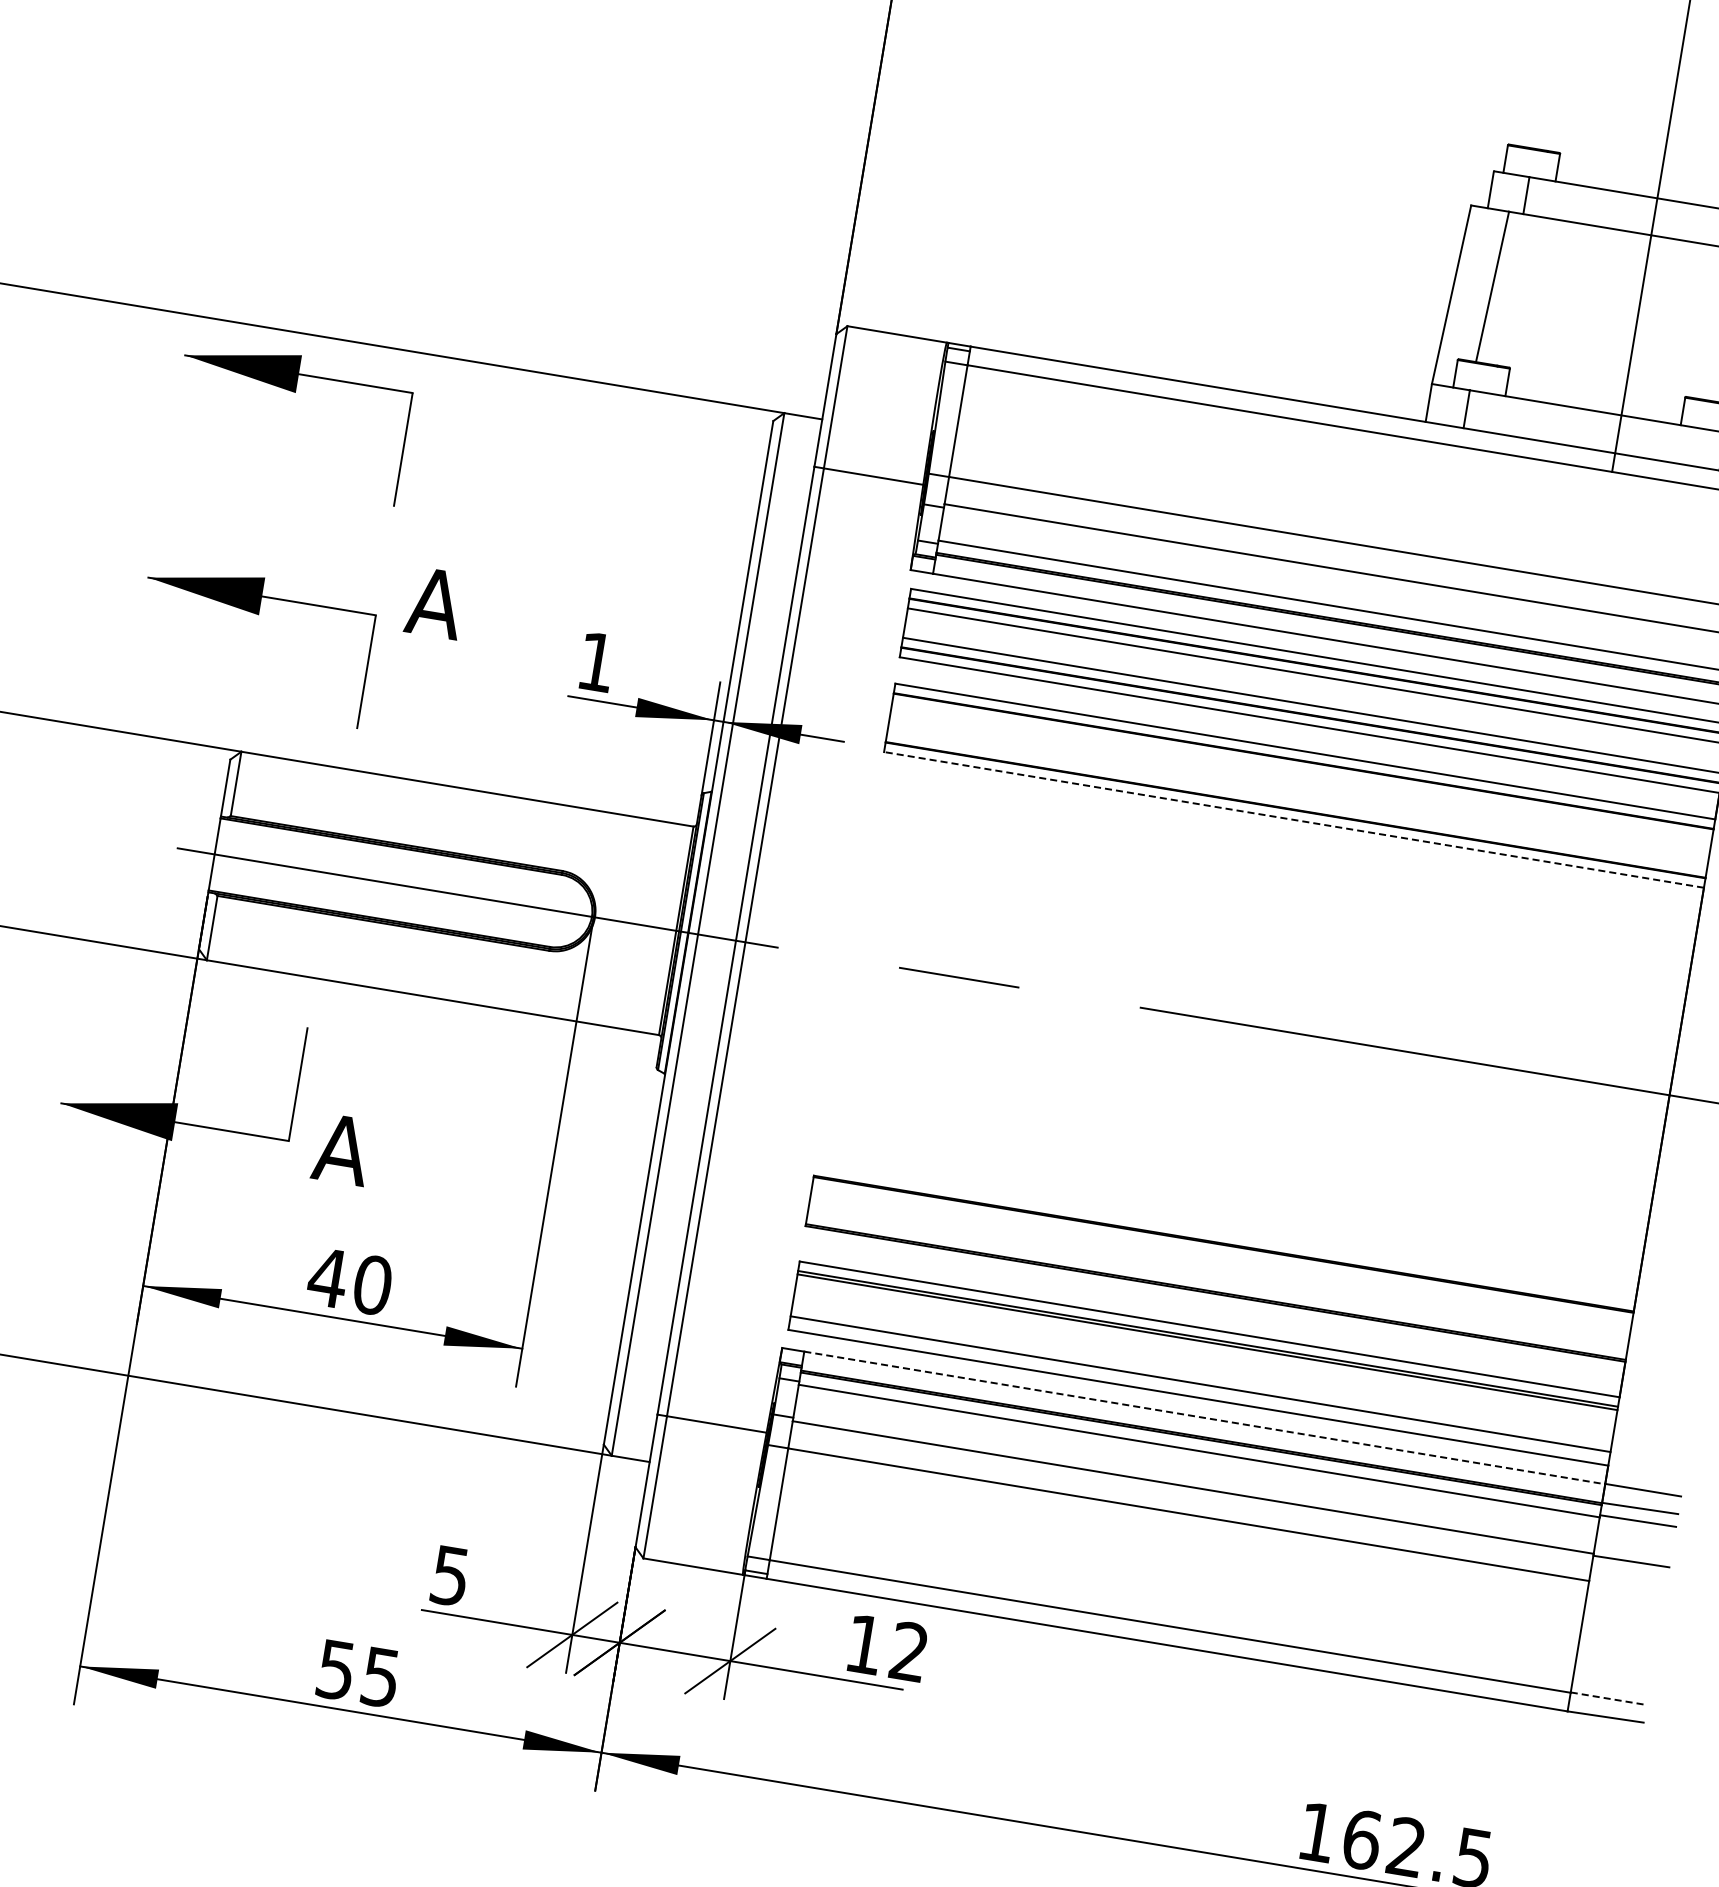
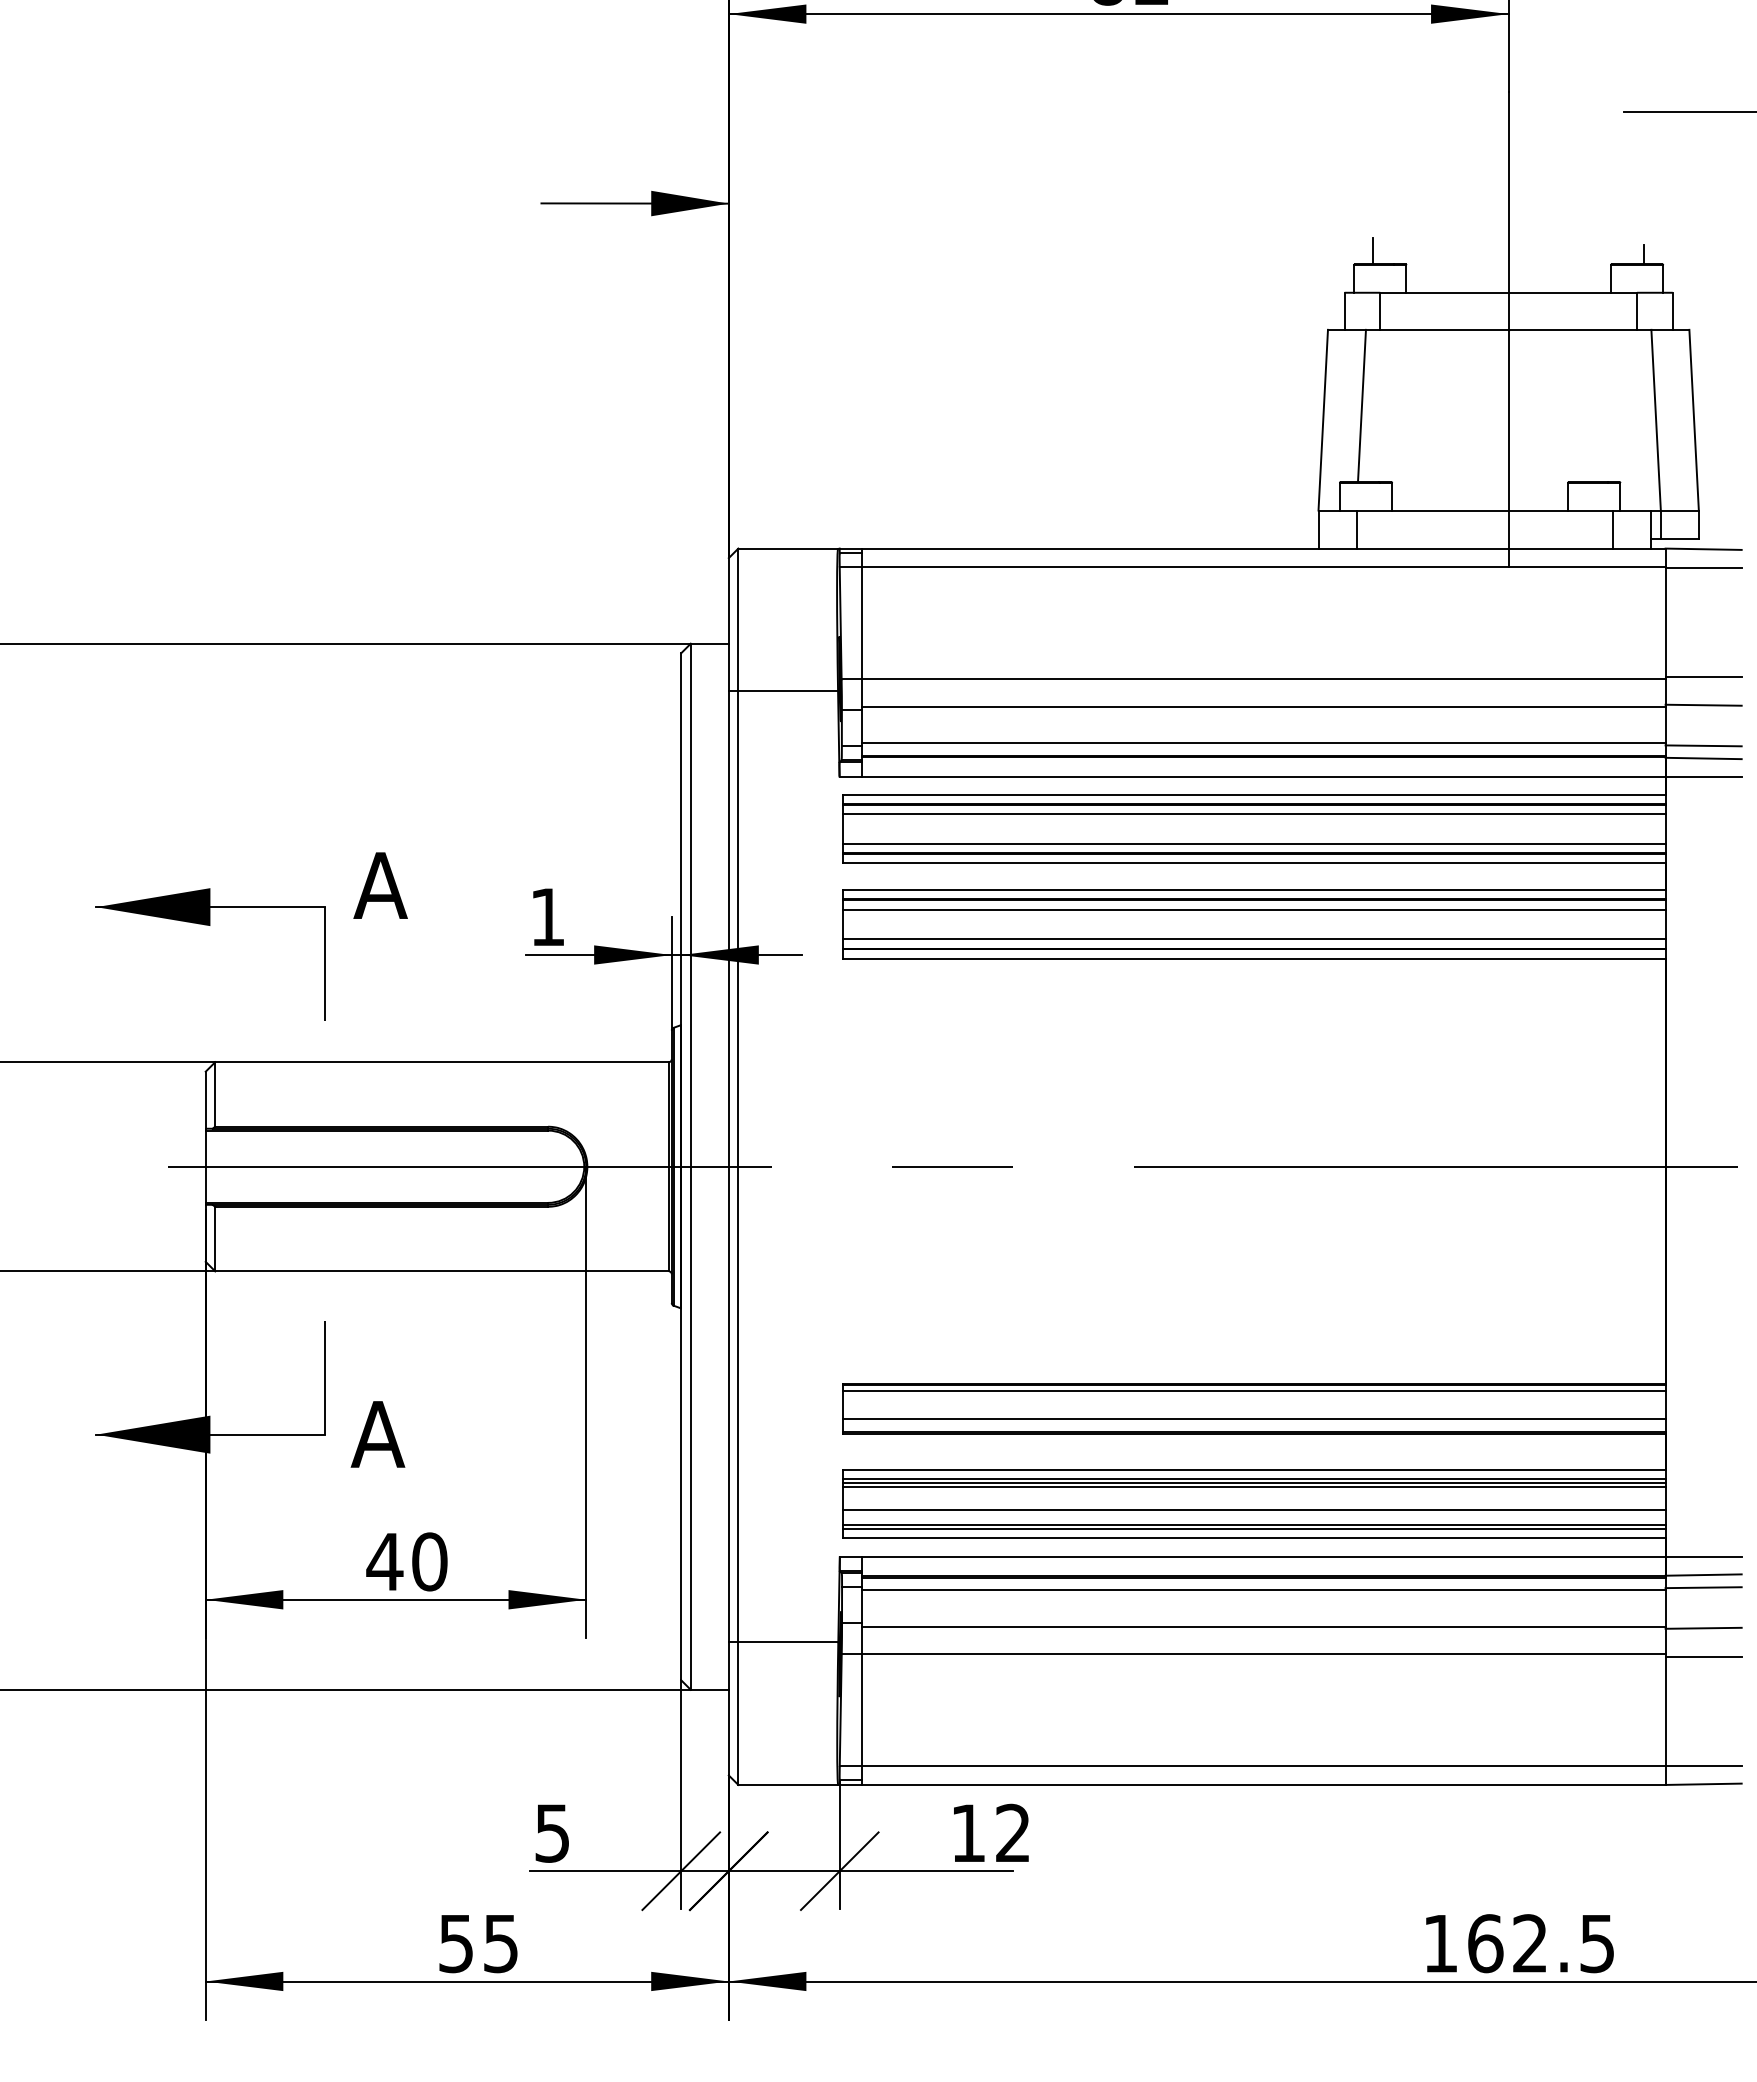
line: (1529, 134) -> (1373, 251), added
part: (296, 392) -> (210, 702), removed
line: (1301, 770) -> (1253, 909), added
line: (1296, 800) -> (1253, 939), added
line: (1293, 819) -> (1253, 958), dashed -> solid
line: (1221, 1251) -> (1253, 1391), added
line: (1217, 1278) -> (1253, 1418), added
line: (1205, 1346) -> (1253, 1487), added
line: (1202, 1369) -> (1253, 1510), added
line: (1199, 1387) -> (1253, 1528), added
line: (1204, 1418) -> (1263, 1557), dashed -> solid
line: (1626, 1589) -> (1703, 1656), added
line: (1609, 1698) -> (1704, 1765), dashed -> solid

